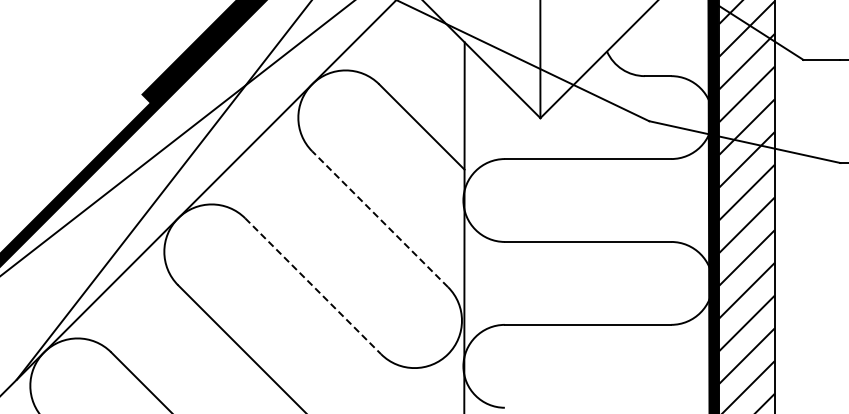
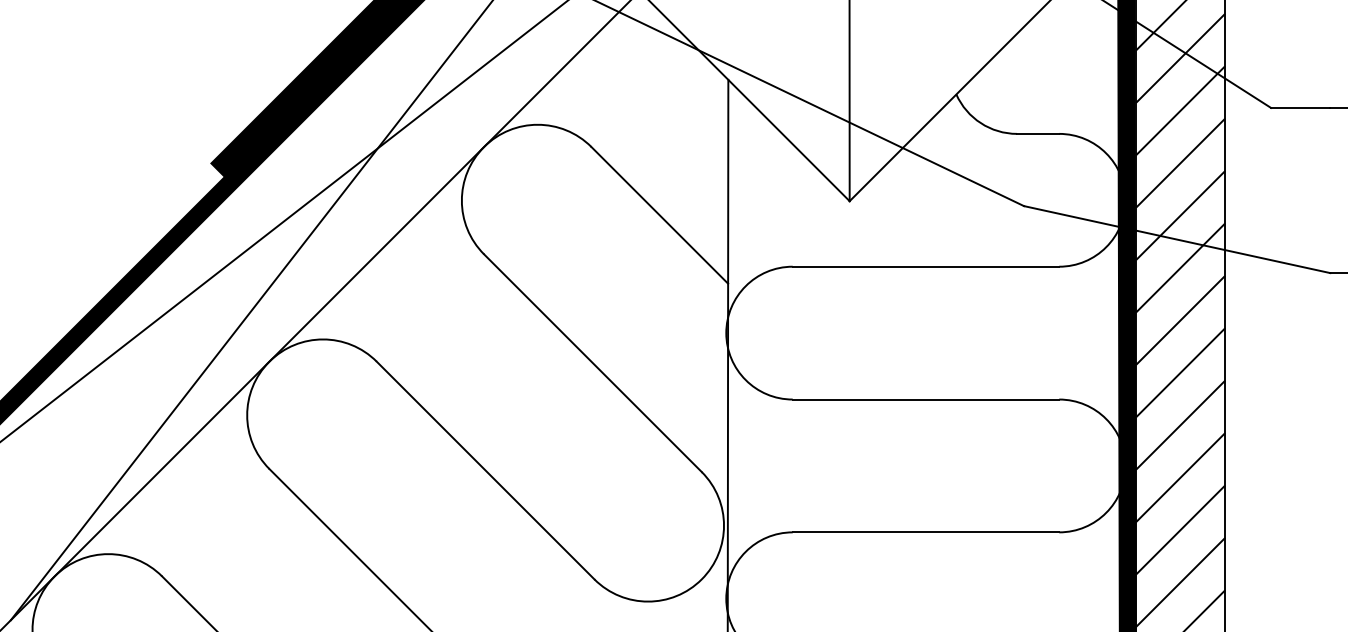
line: (379, 218) -> (591, 361), dashed -> solid
line: (313, 286) -> (486, 470), dashed -> solid

